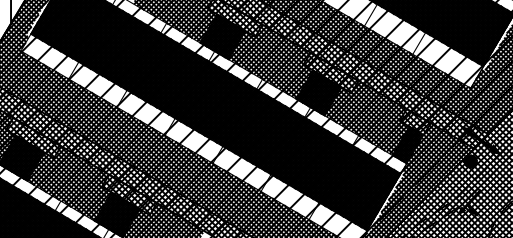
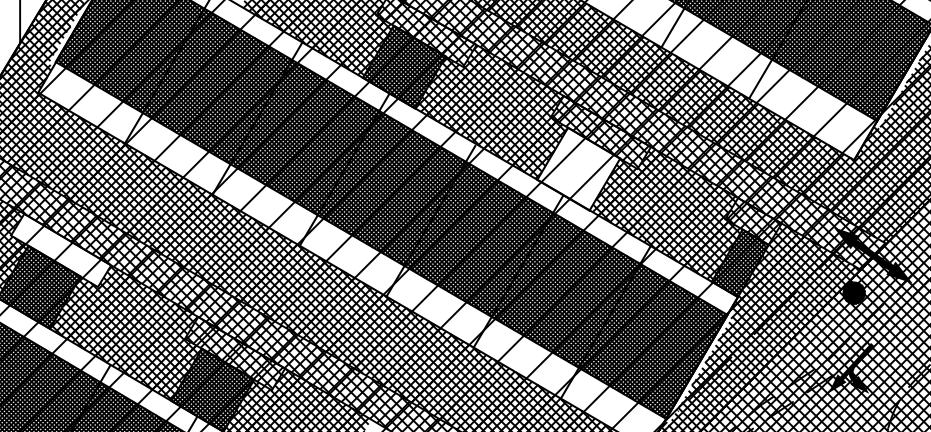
hatch: (318, 92) -> (577, 167), removed
hatch: (33, 138) -> (60, 251), removed

